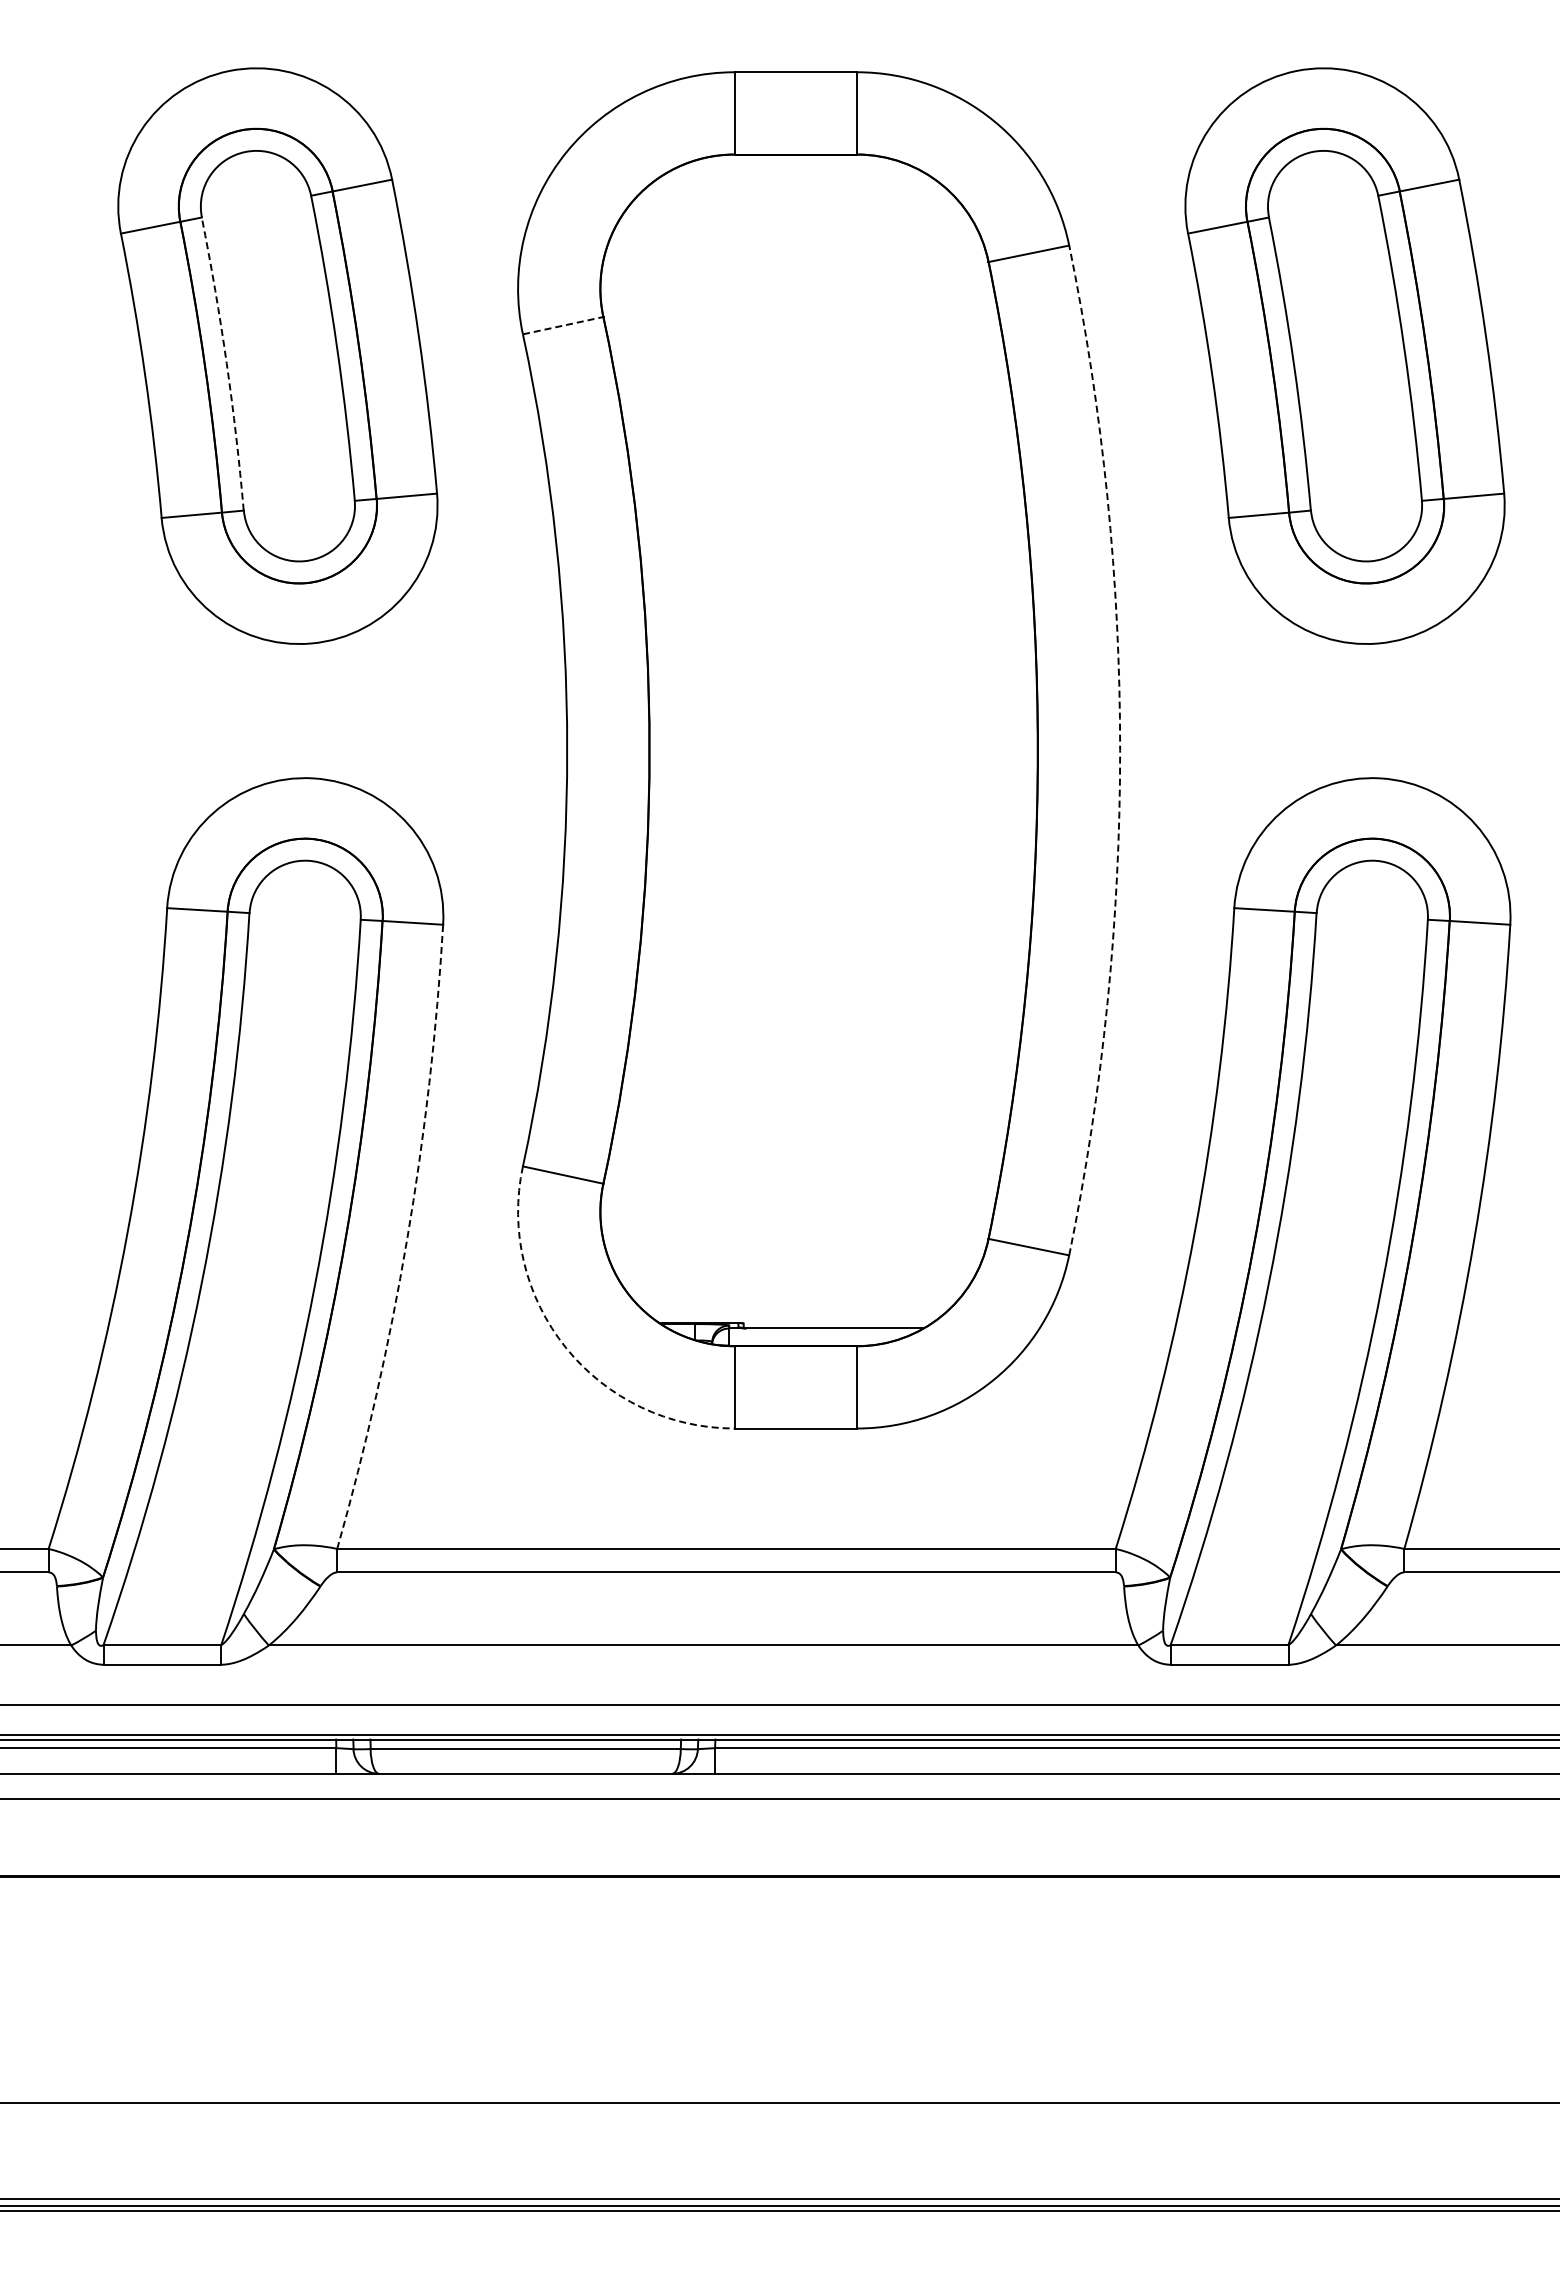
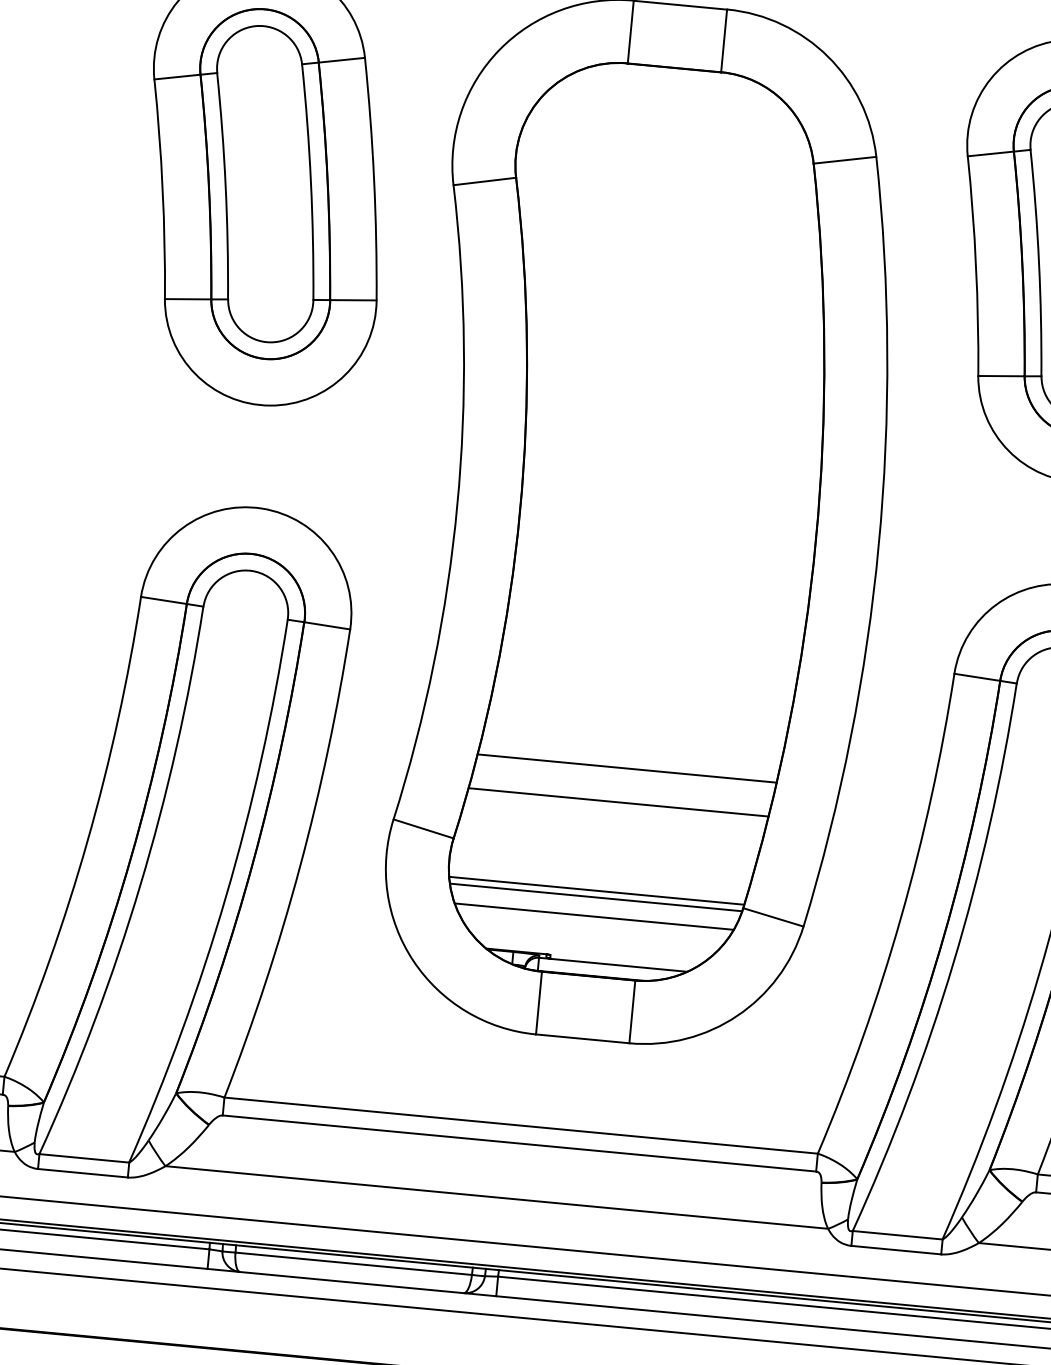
line: (563, 325) -> (485, 181), dashed -> solid
arc: (226, 363) -> (225, 186), dashed -> solid
arc: (1120, 750) -> (879, 545), dashed -> solid
line: (820, 1071) -> (627, 768), added
line: (813, 1116) -> (618, 802), added
line: (795, 1234) -> (596, 890), added
arc: (407, 1239) -> (300, 866), dashed -> solid
line: (795, 1243) -> (595, 897), added
line: (795, 1268) -> (593, 916), added
arc: (566, 1348) -> (413, 961), dashed -> solid

